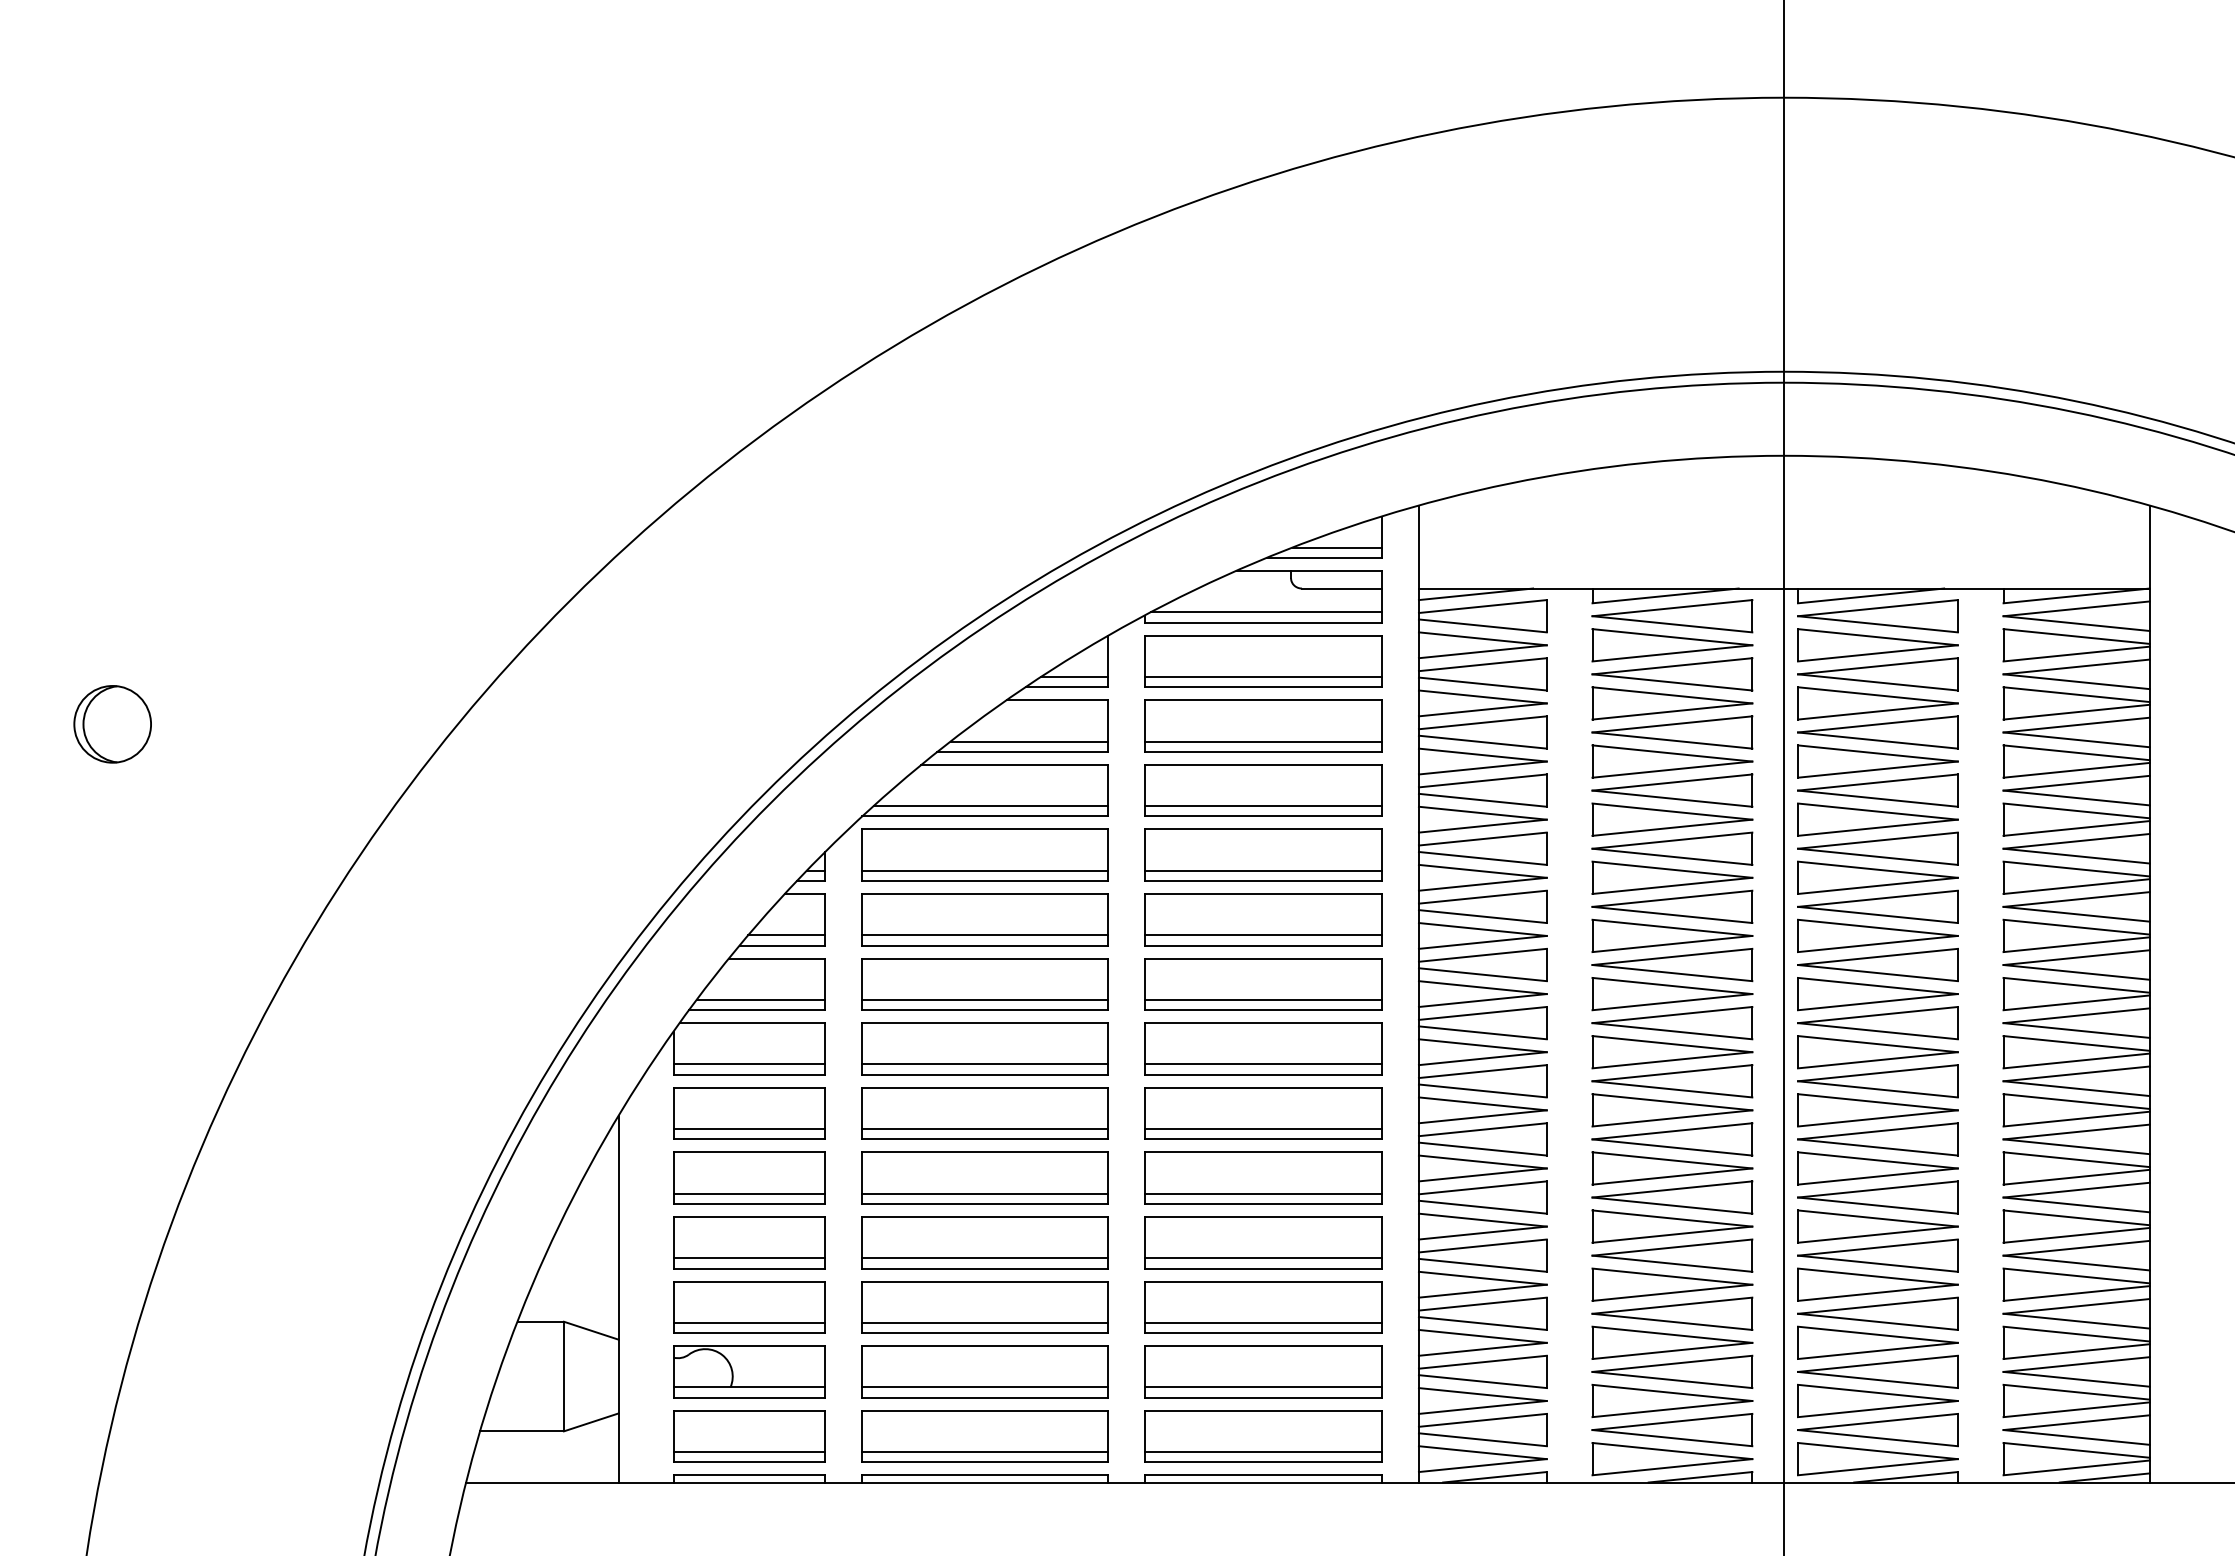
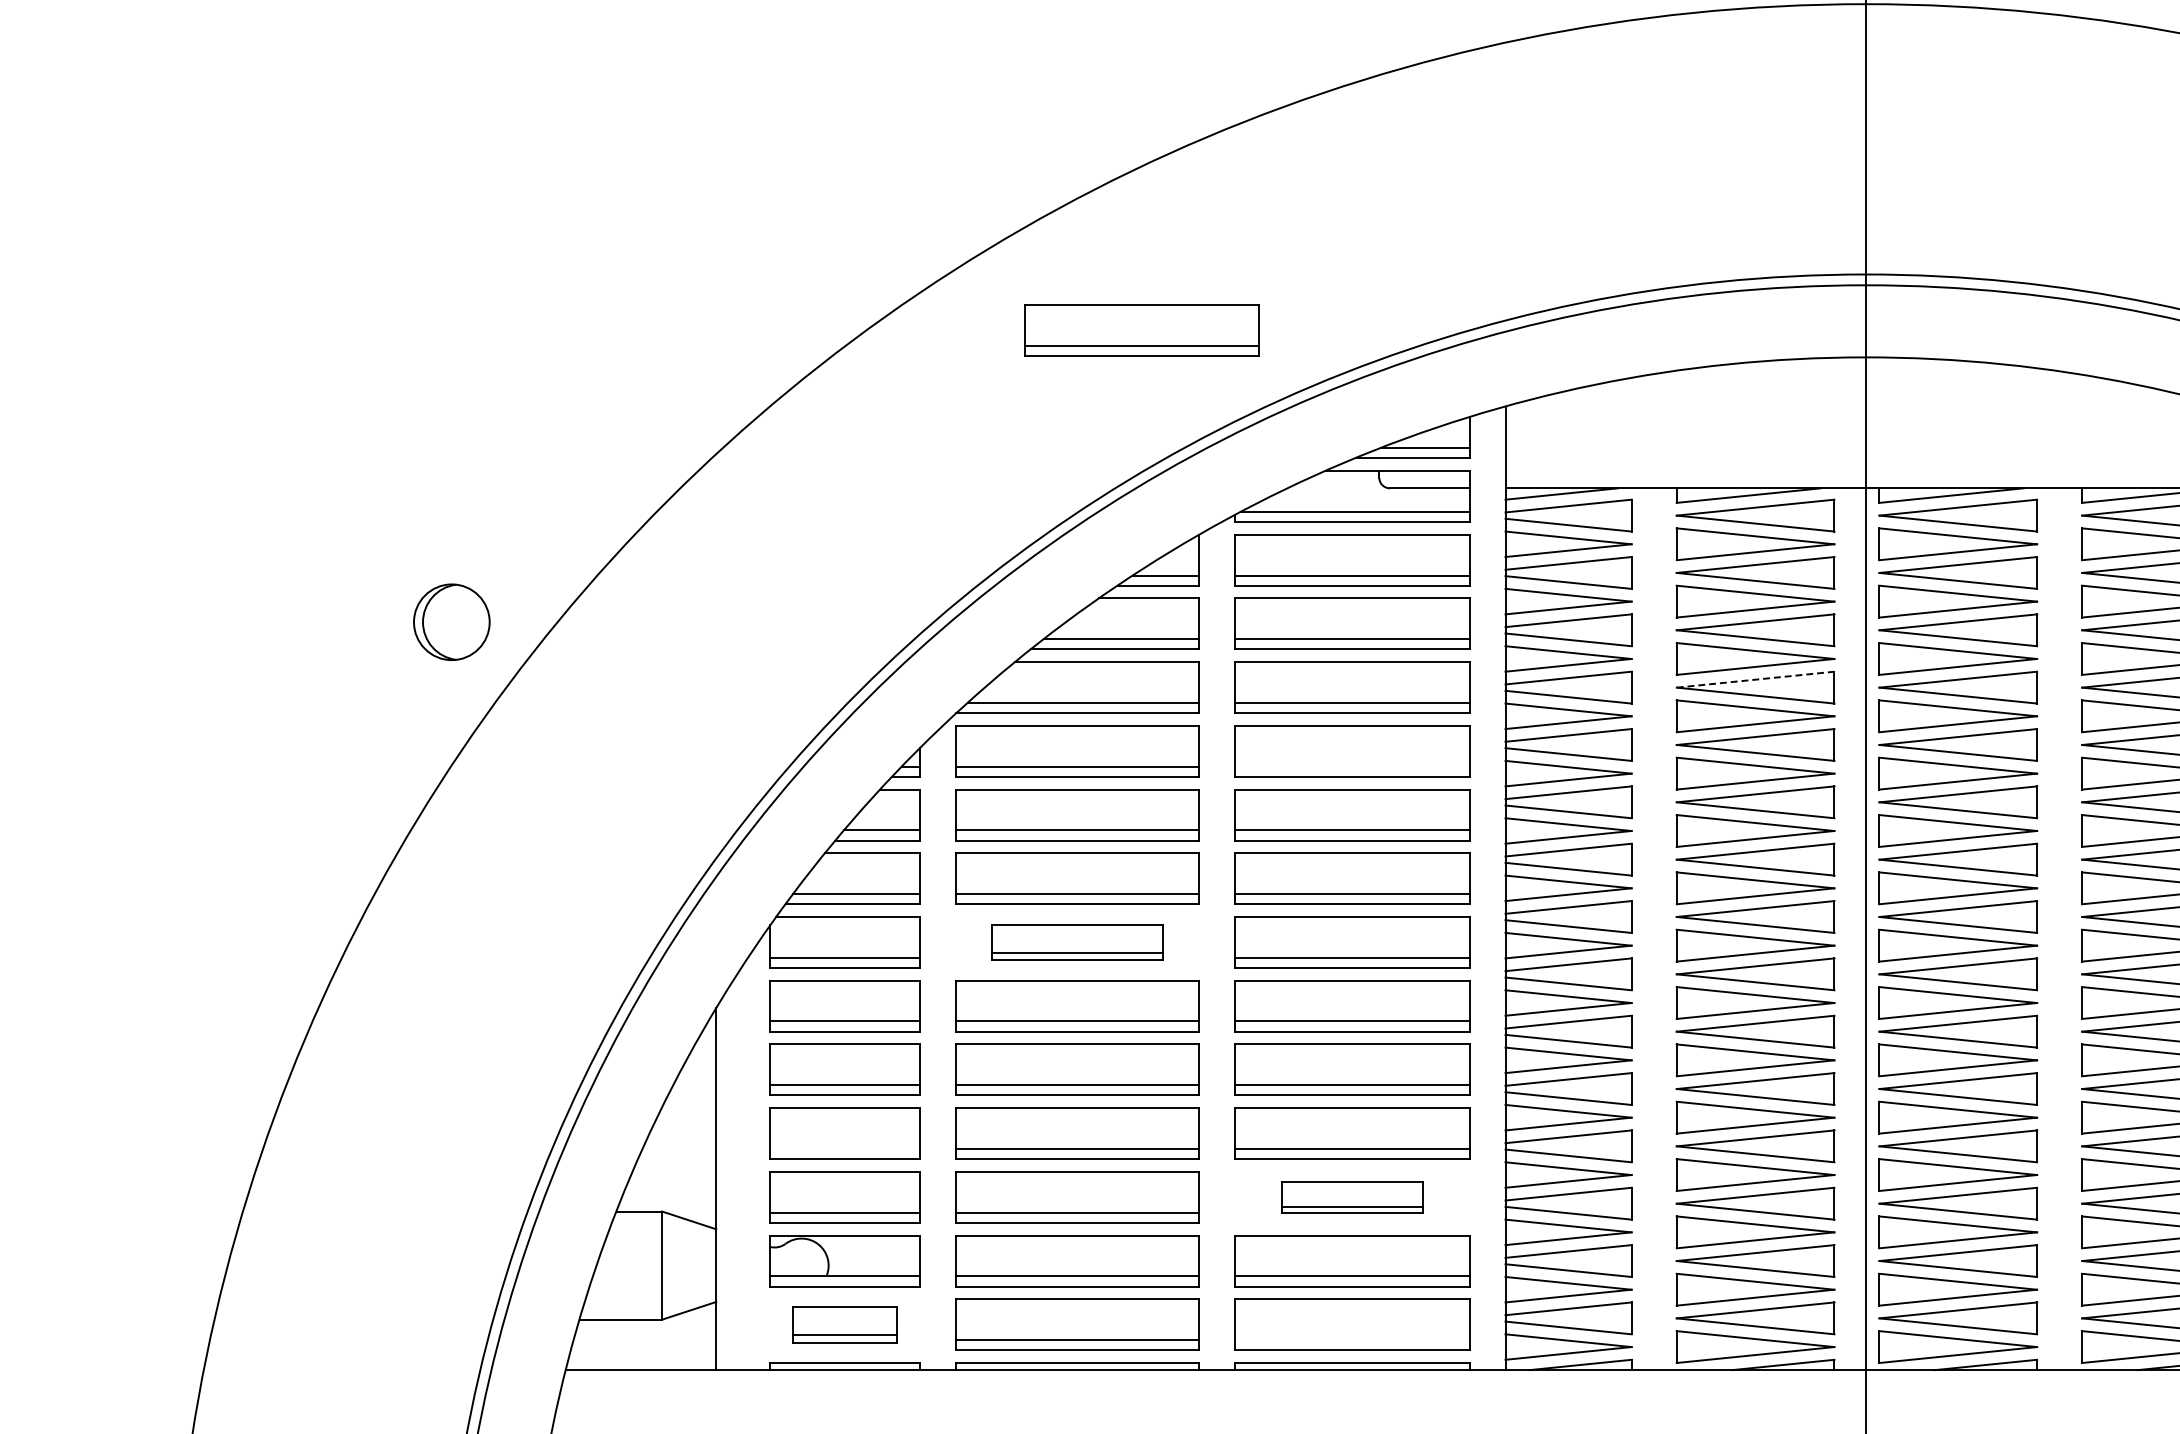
part: (1050, 428) -> (1142, 330), added
part: (112, 724) -> (451, 622), moved
line: (1672, 782) -> (1755, 679), solid -> dashed
line: (1263, 870) -> (1352, 766), removed
part: (984, 1048) -> (1077, 942), size x0.7
line: (749, 1258) -> (845, 1149), removed
part: (1263, 1307) -> (1352, 1197), size x0.6
part: (749, 1436) -> (845, 1324), size x0.7
line: (1263, 1452) -> (1352, 1340), removed

